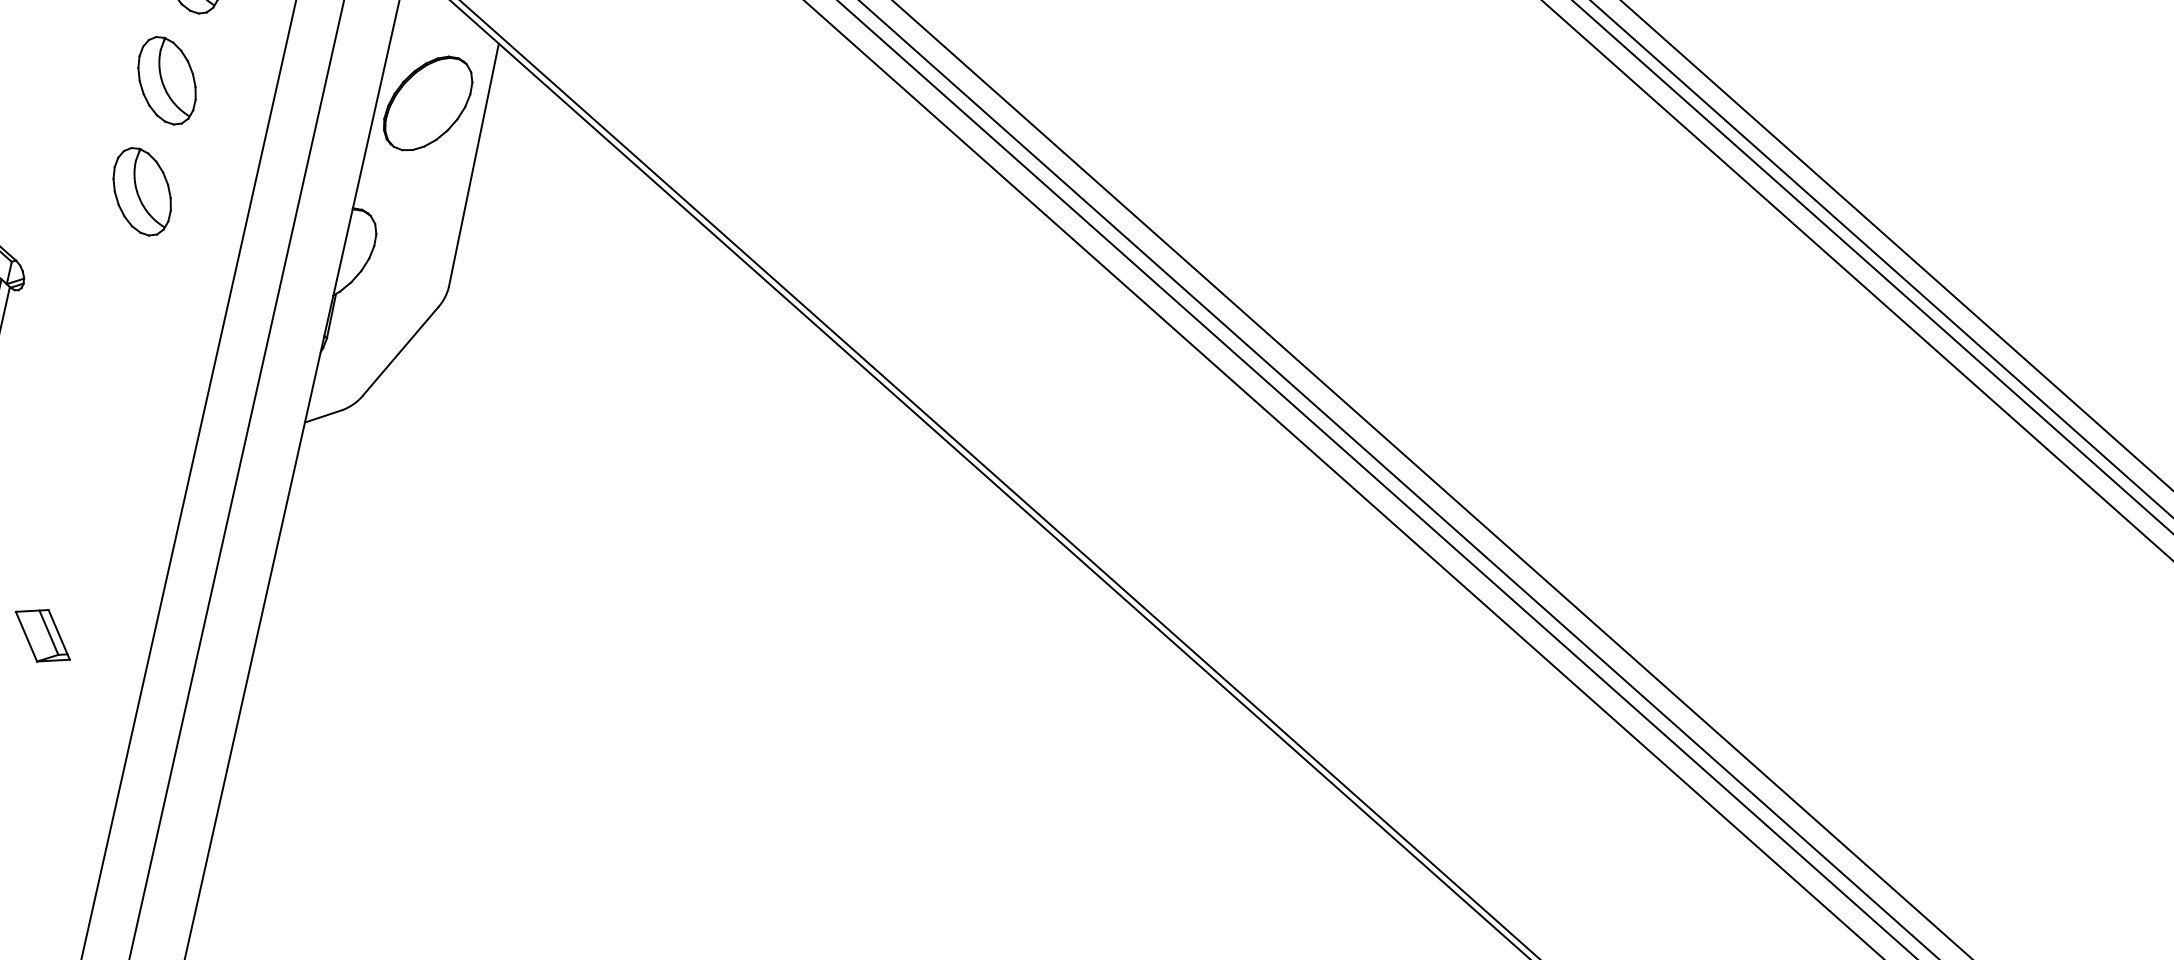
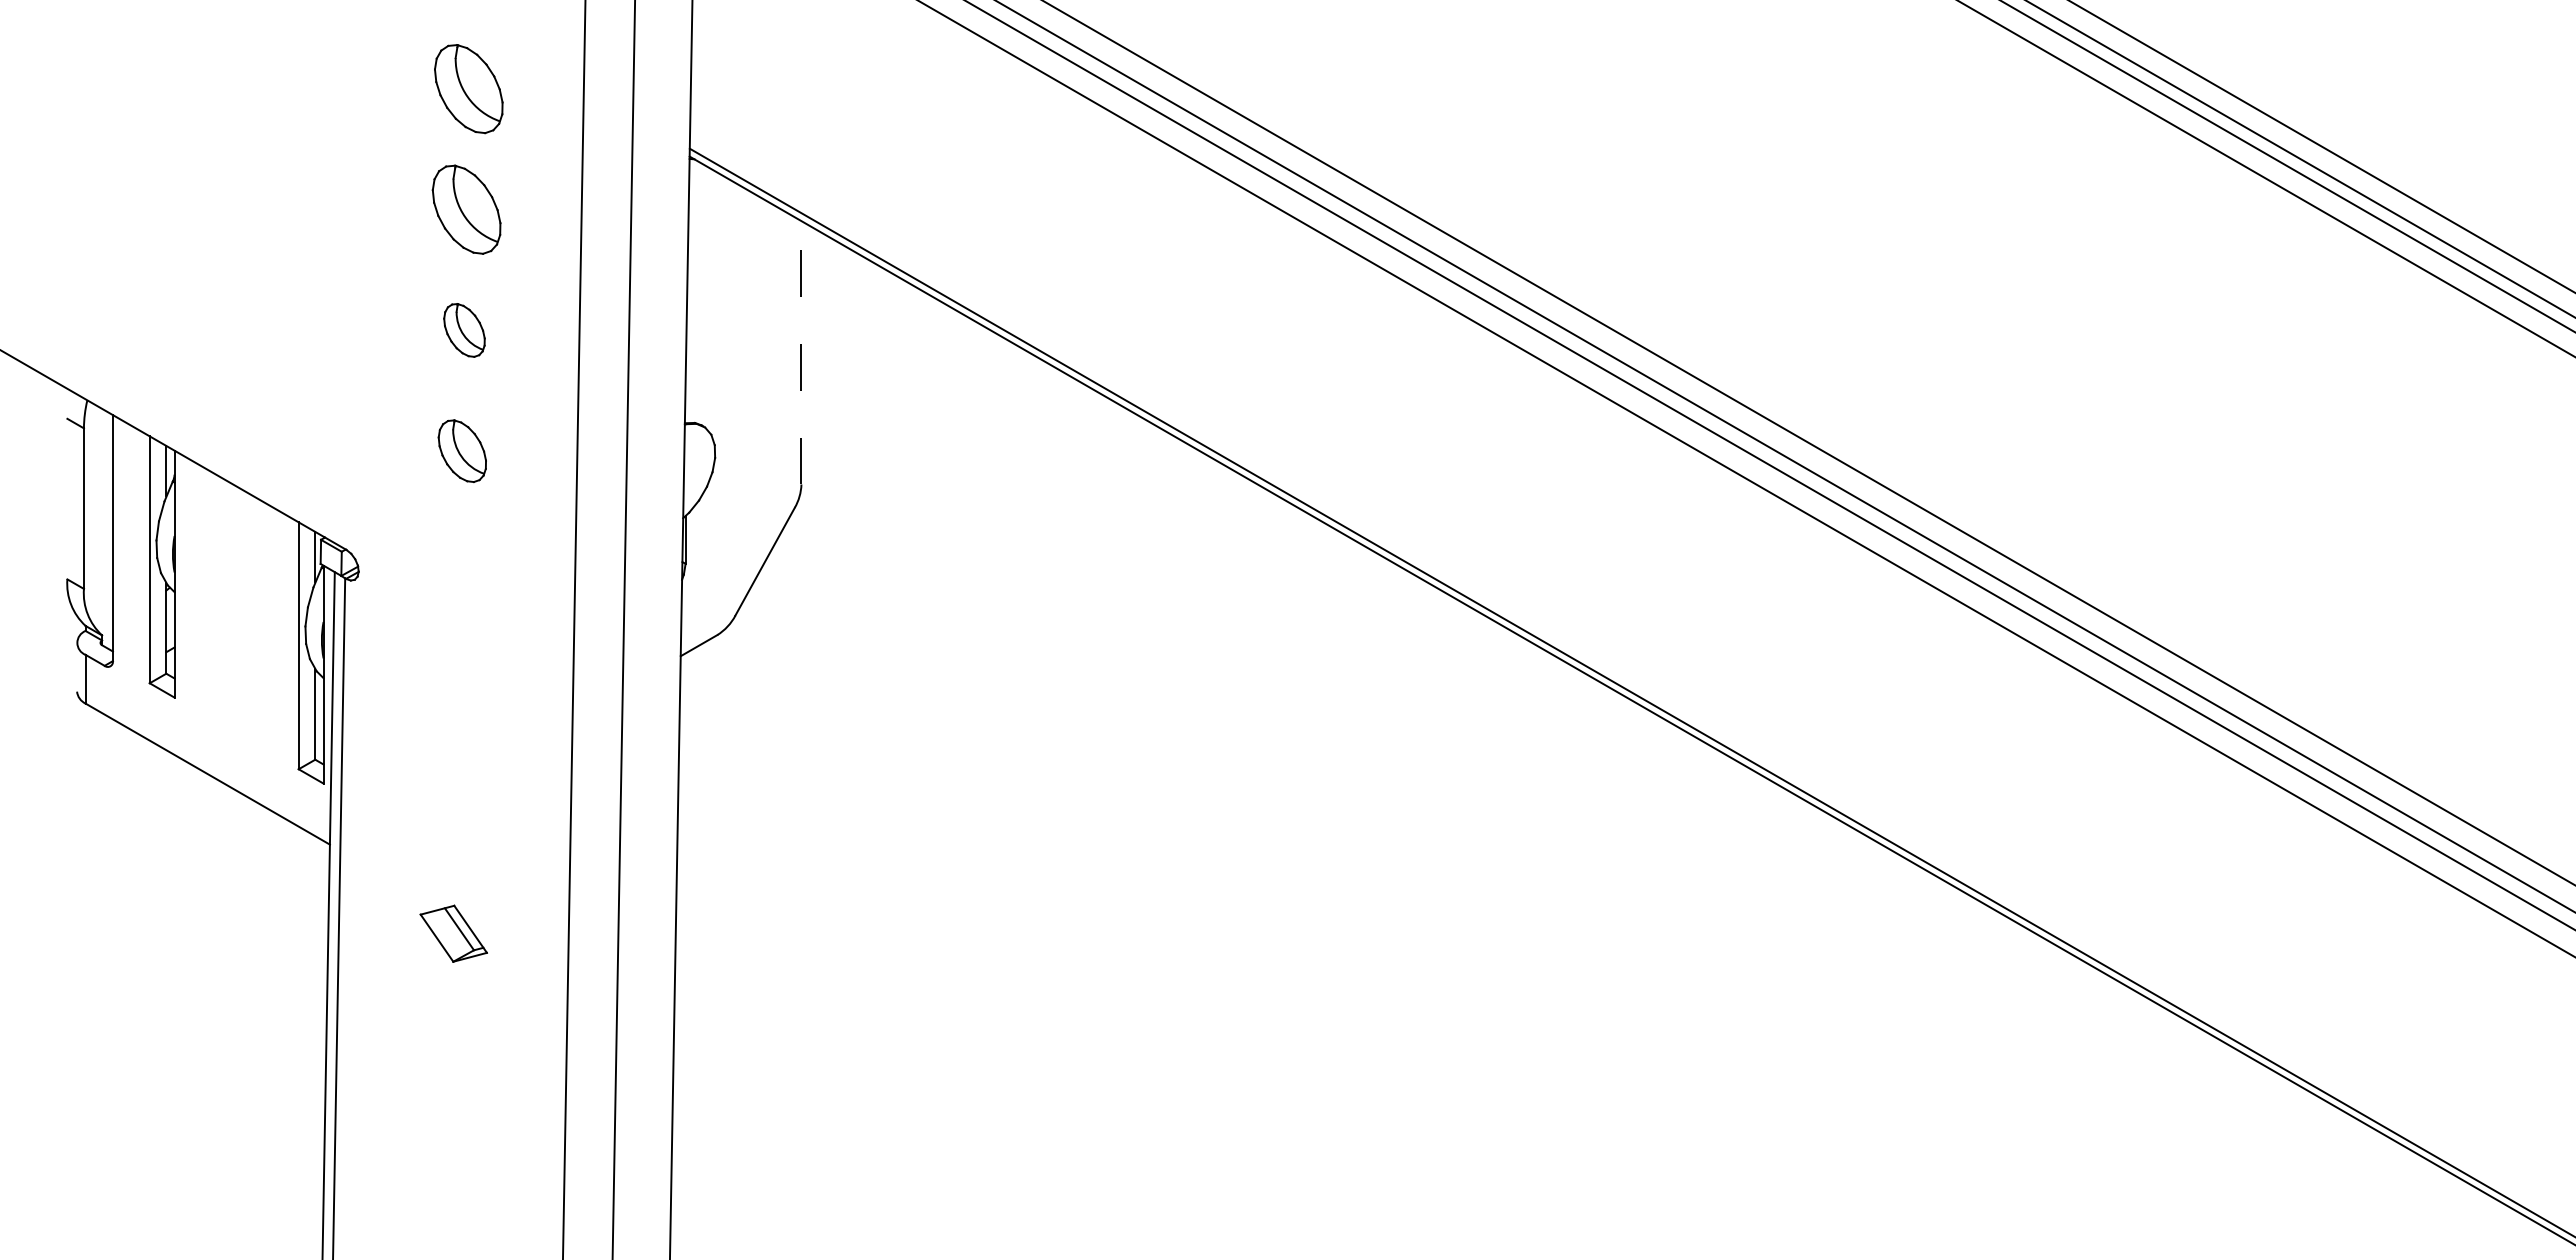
part: (167, 80) -> (464, 330), size x0.6
part: (427, 103) -> (740, 298), removed
line: (474, 165) -> (801, 352), solid -> dashed
part: (142, 192) -> (462, 451), size x0.7

